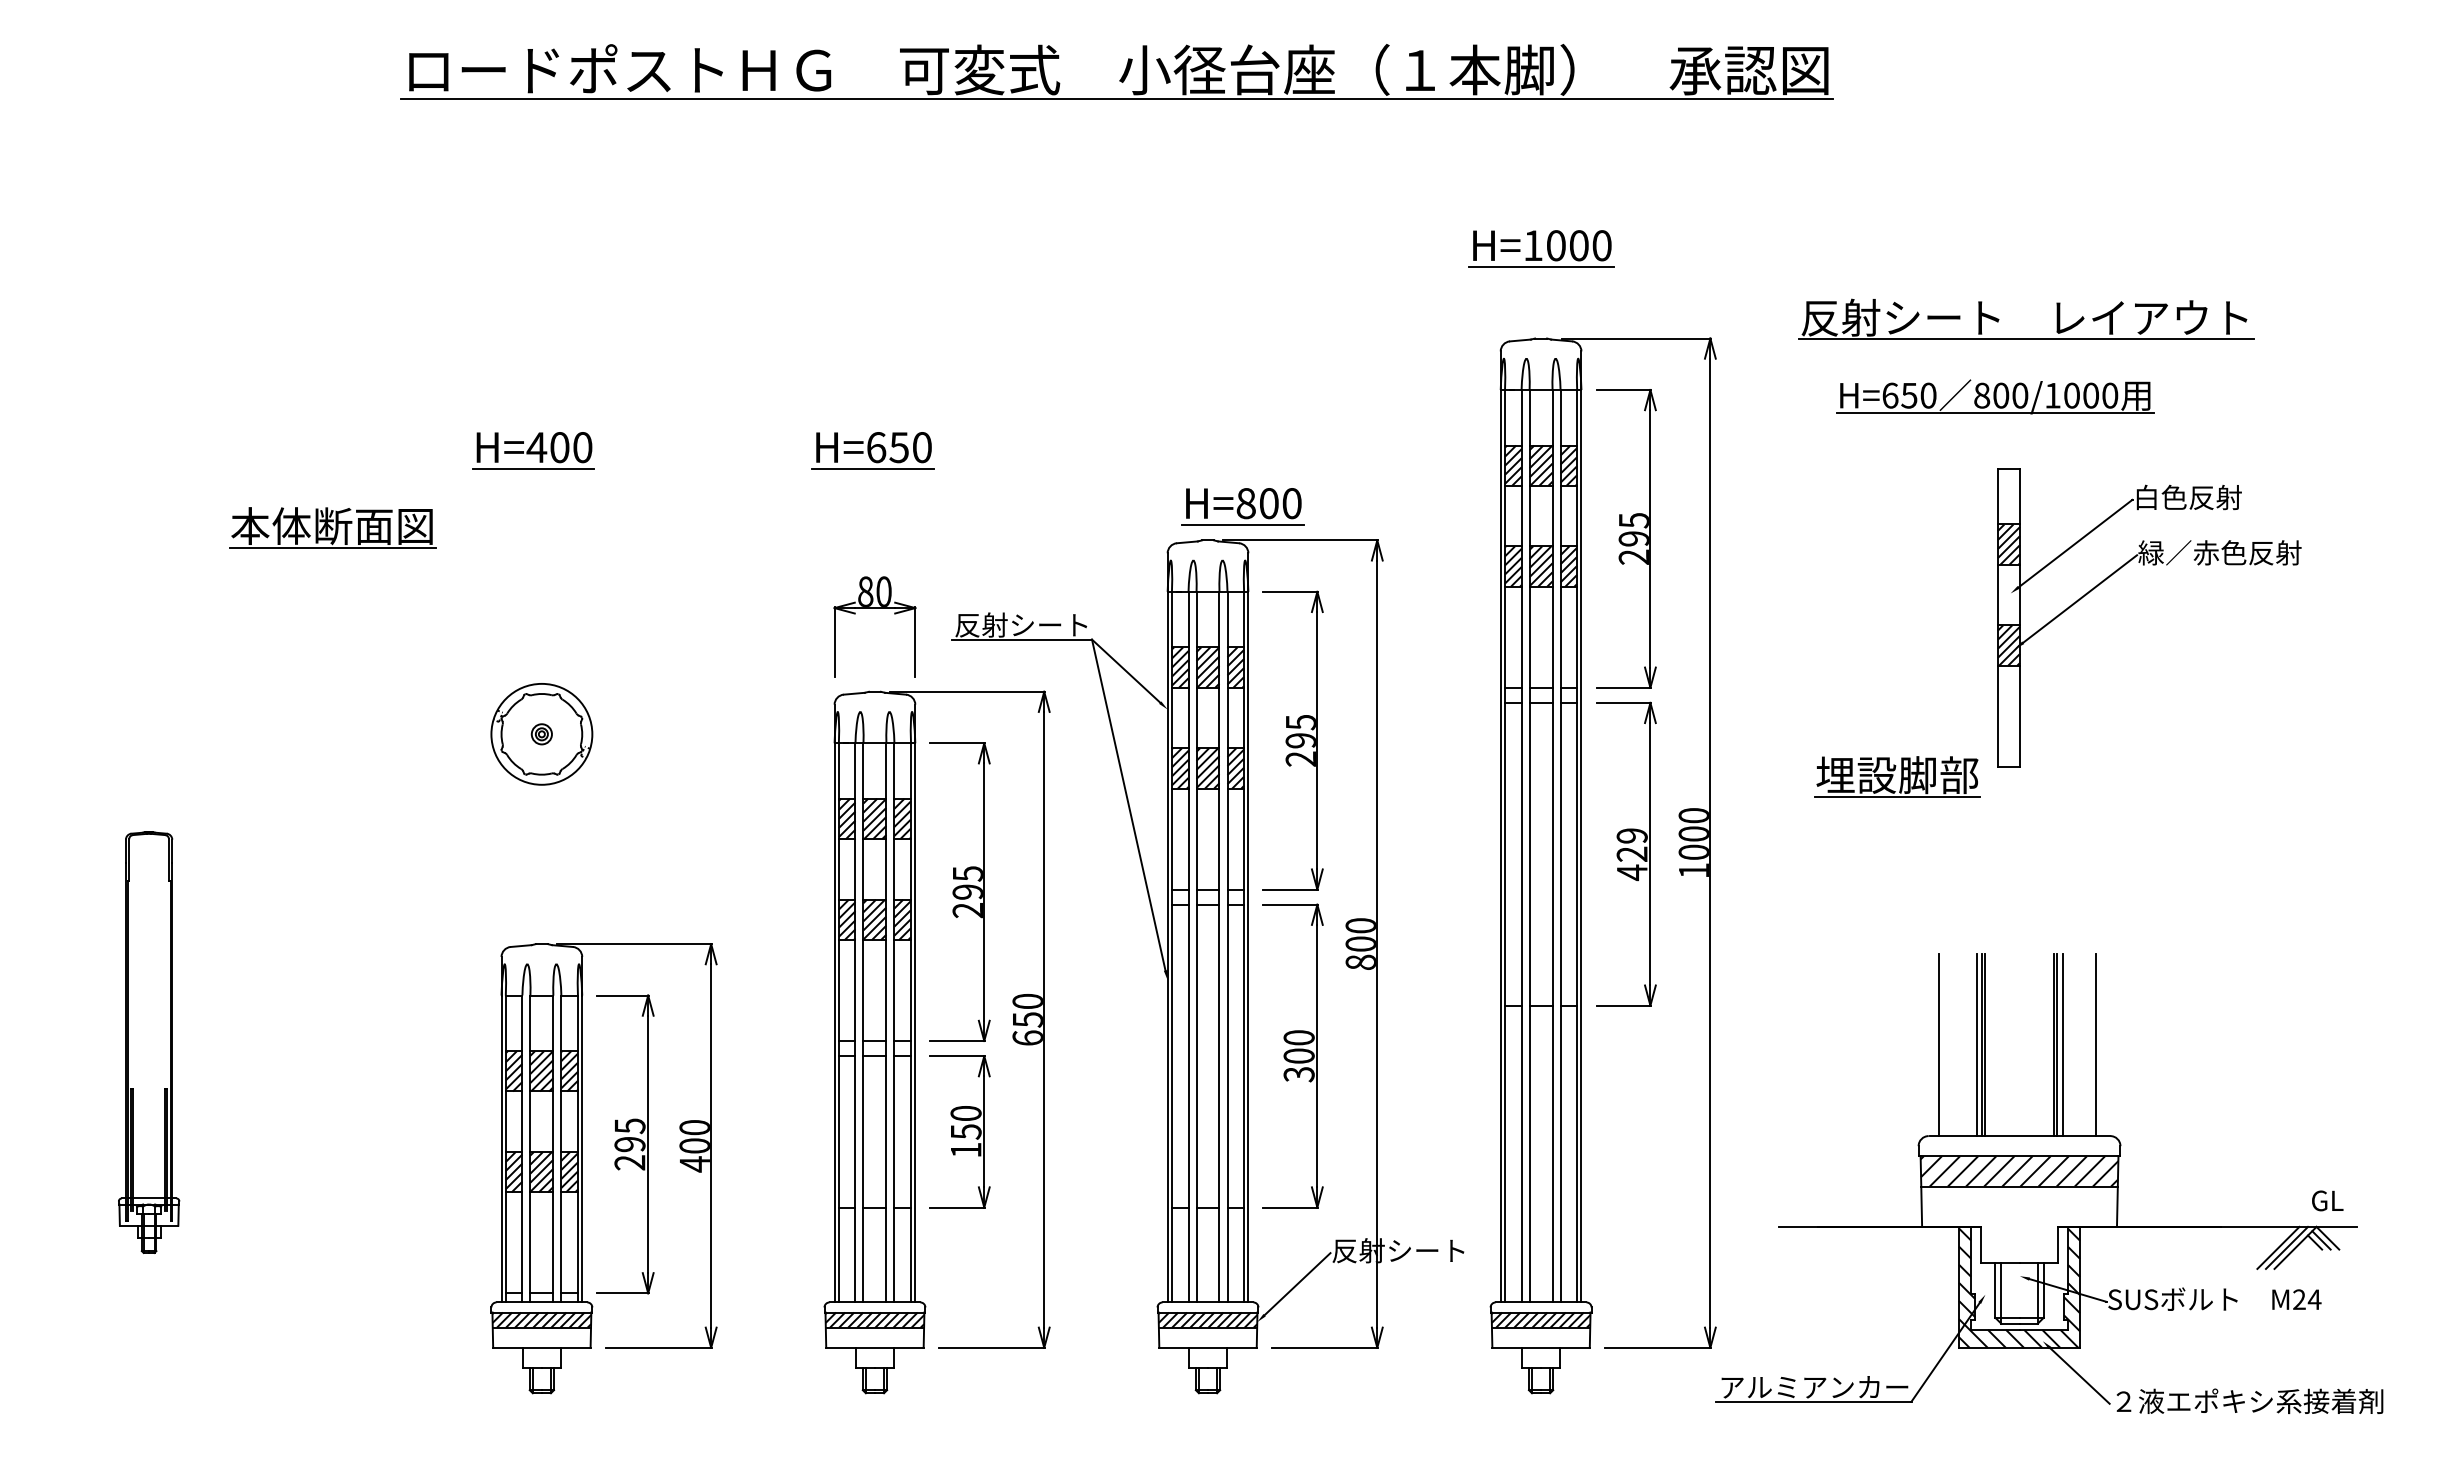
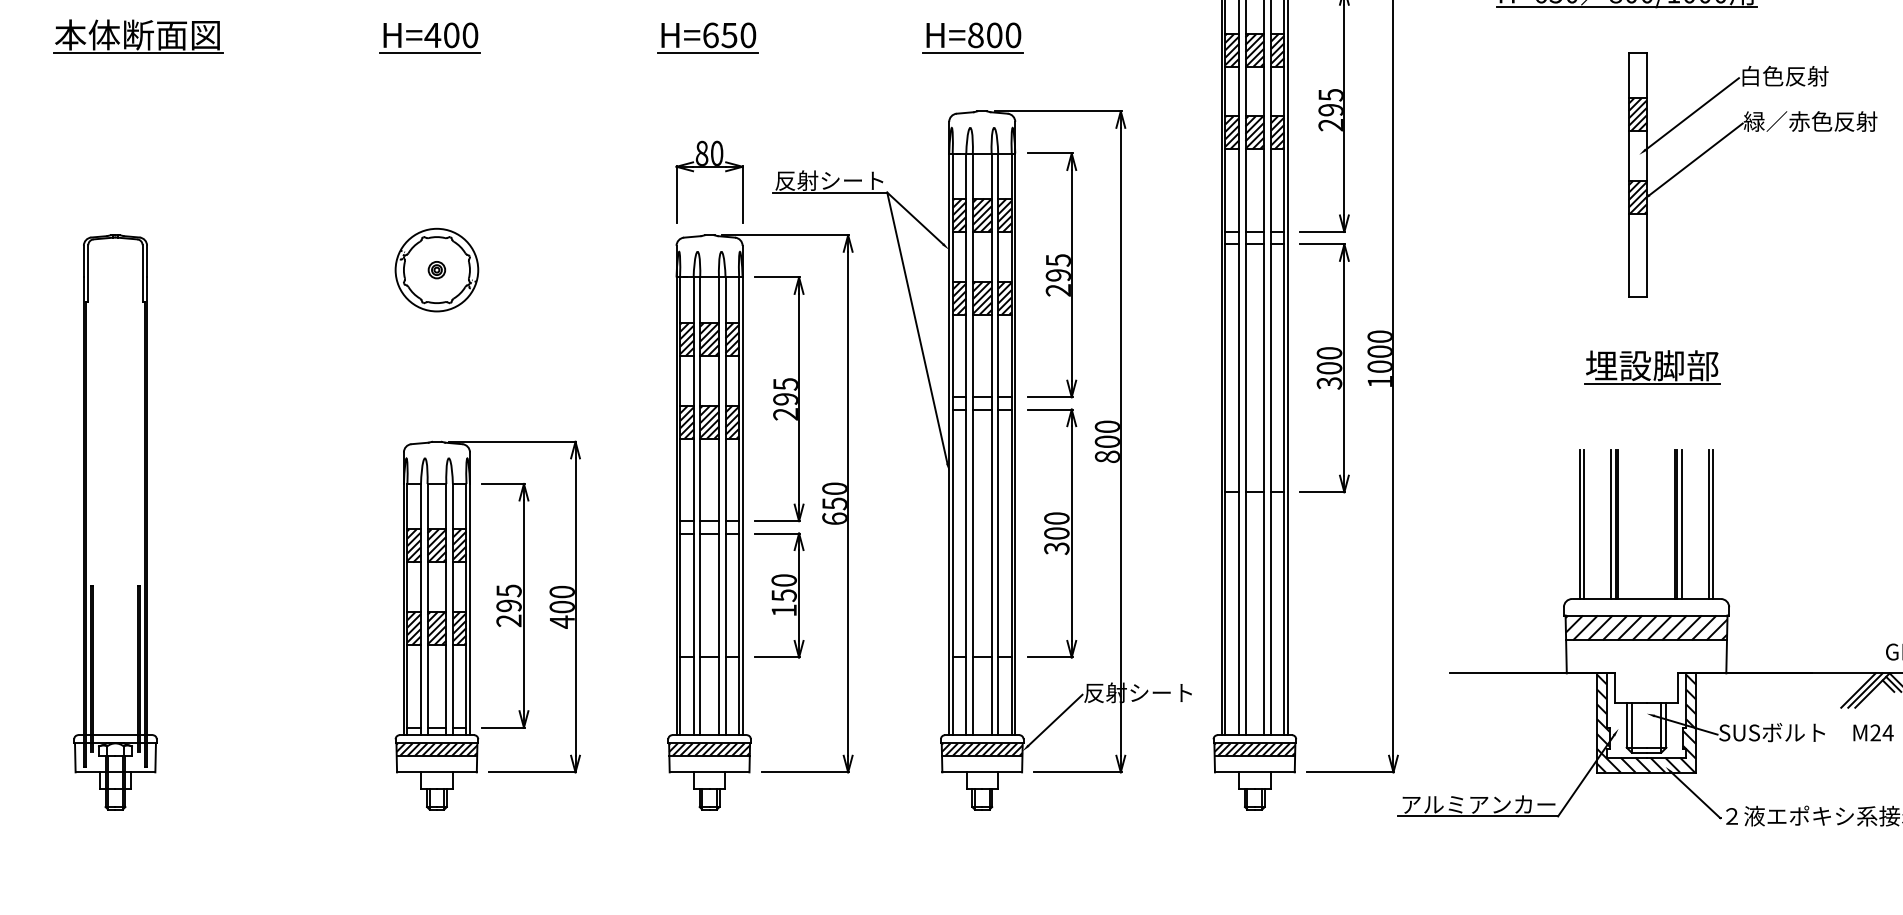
part: (1242, 506) -> (972, 37), moved
part: (332, 527) -> (137, 36), moved
part: (1897, 776) -> (1652, 366), moved
text: (1631, 854) -> (1328, 368), 429 -> 300
part: (148, 1042) -> (114, 522), size x1.67
line: (1942, 1044) -> (1583, 524), added
line: (2100, 1044) -> (1712, 524), added

